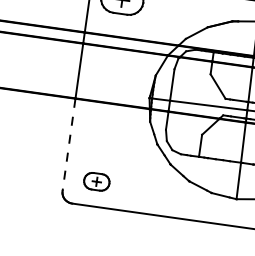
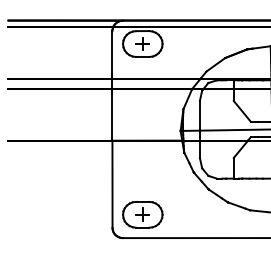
line: (69, 144) -> (112, 184), dashed -> solid
part: (96, 181) -> (142, 214), size x1.67

